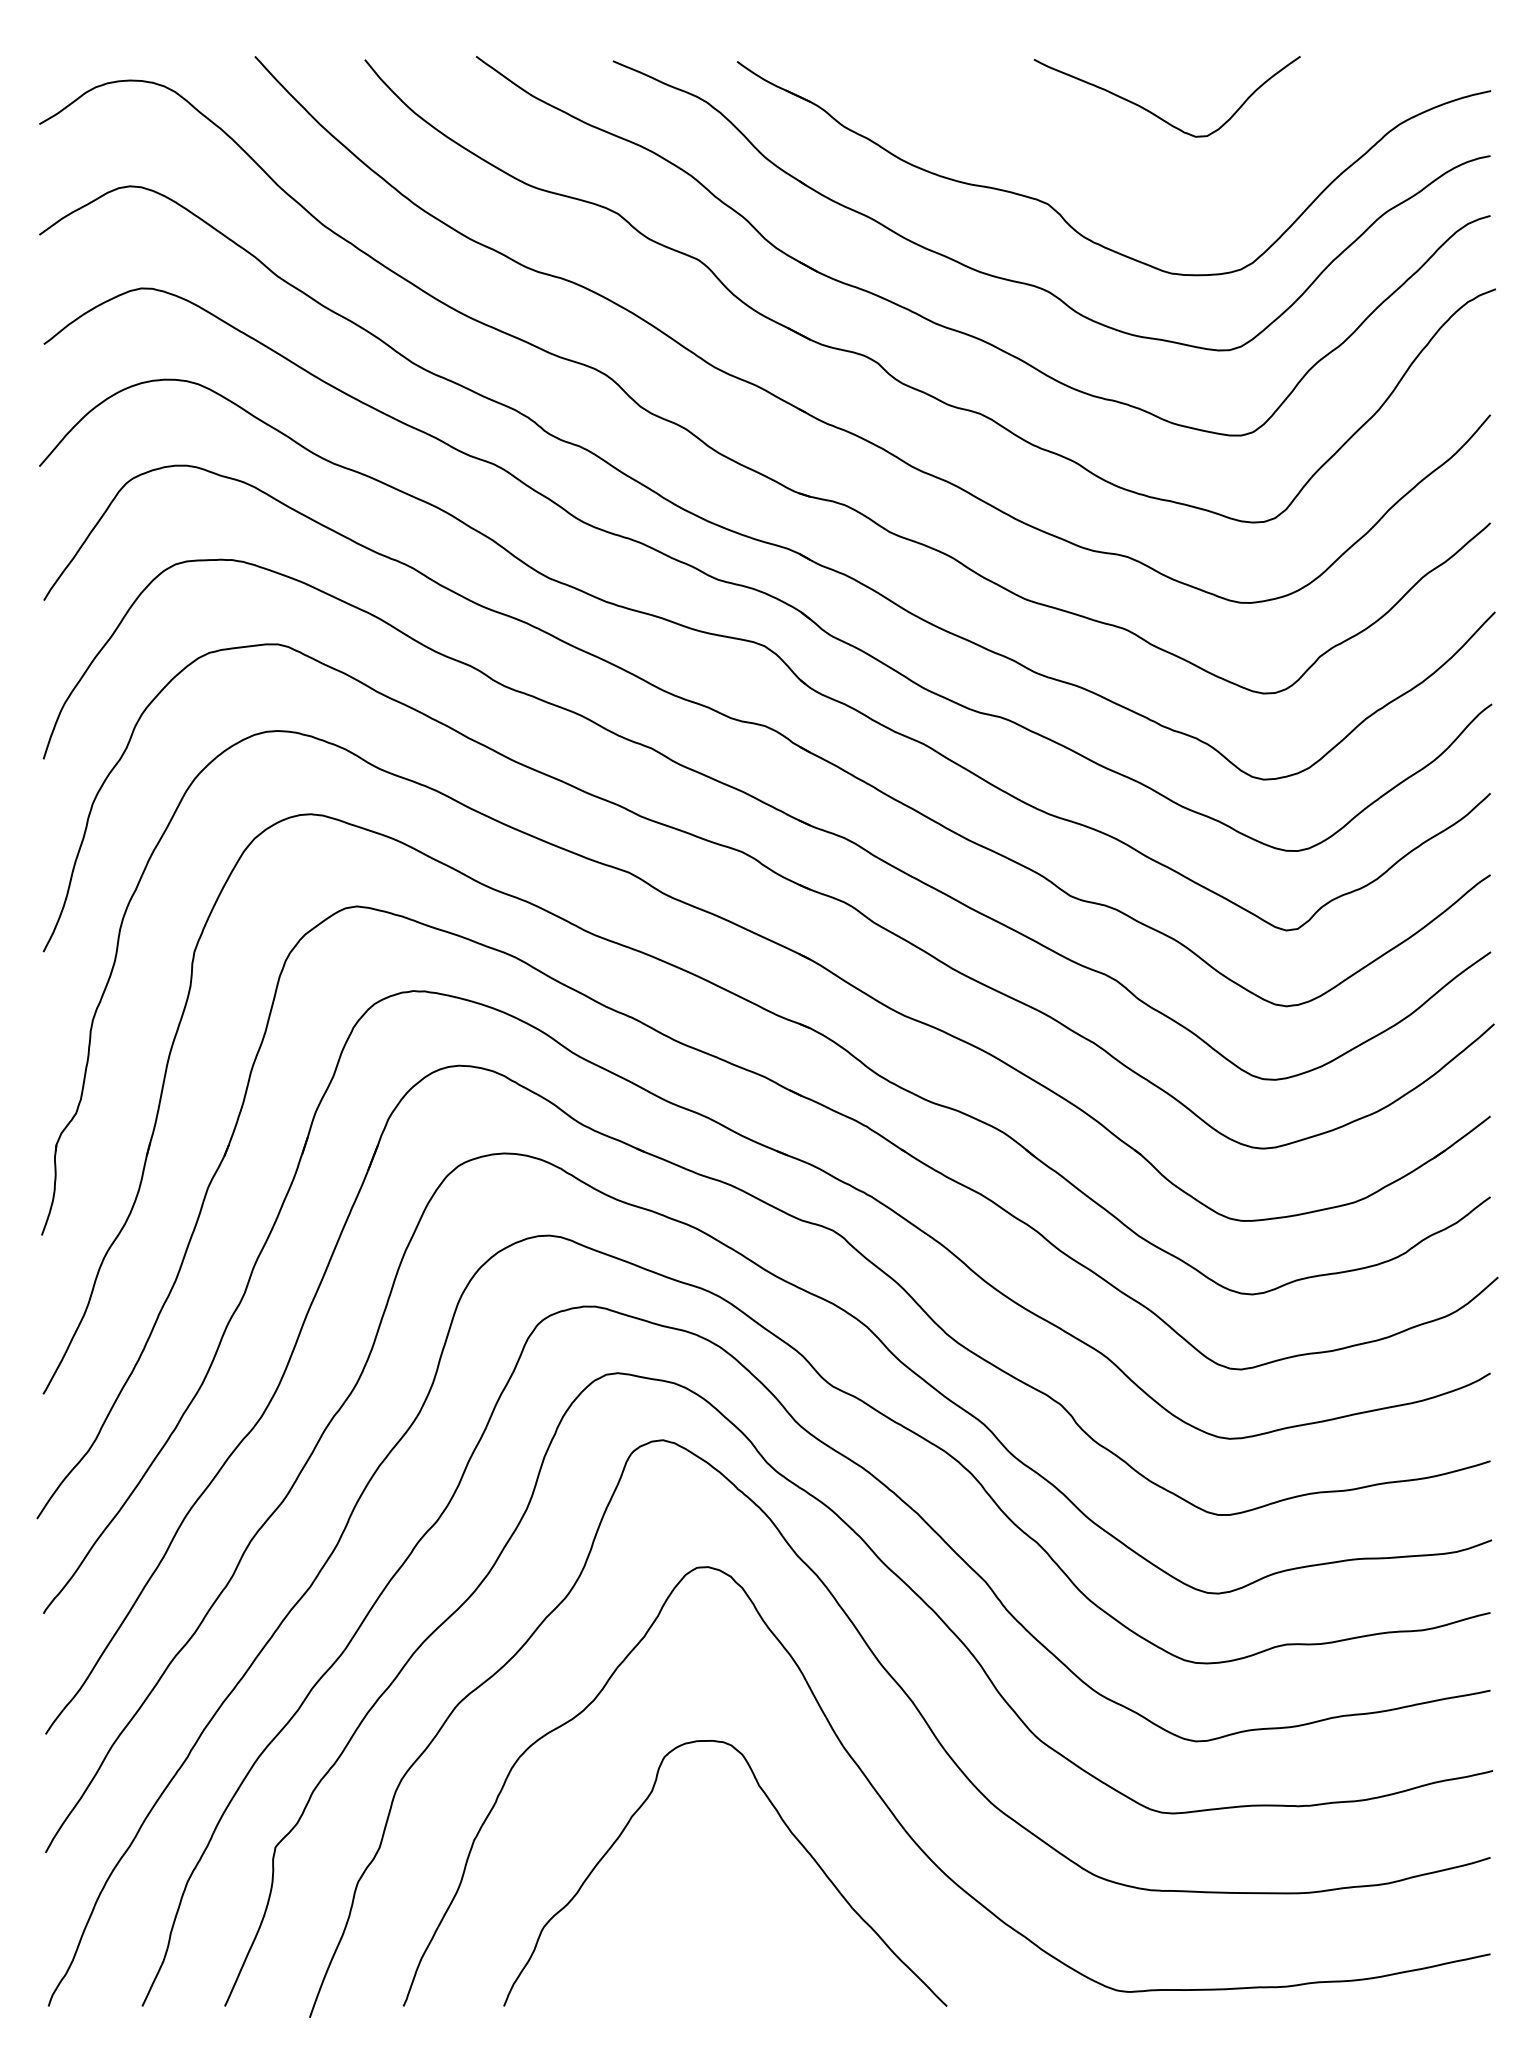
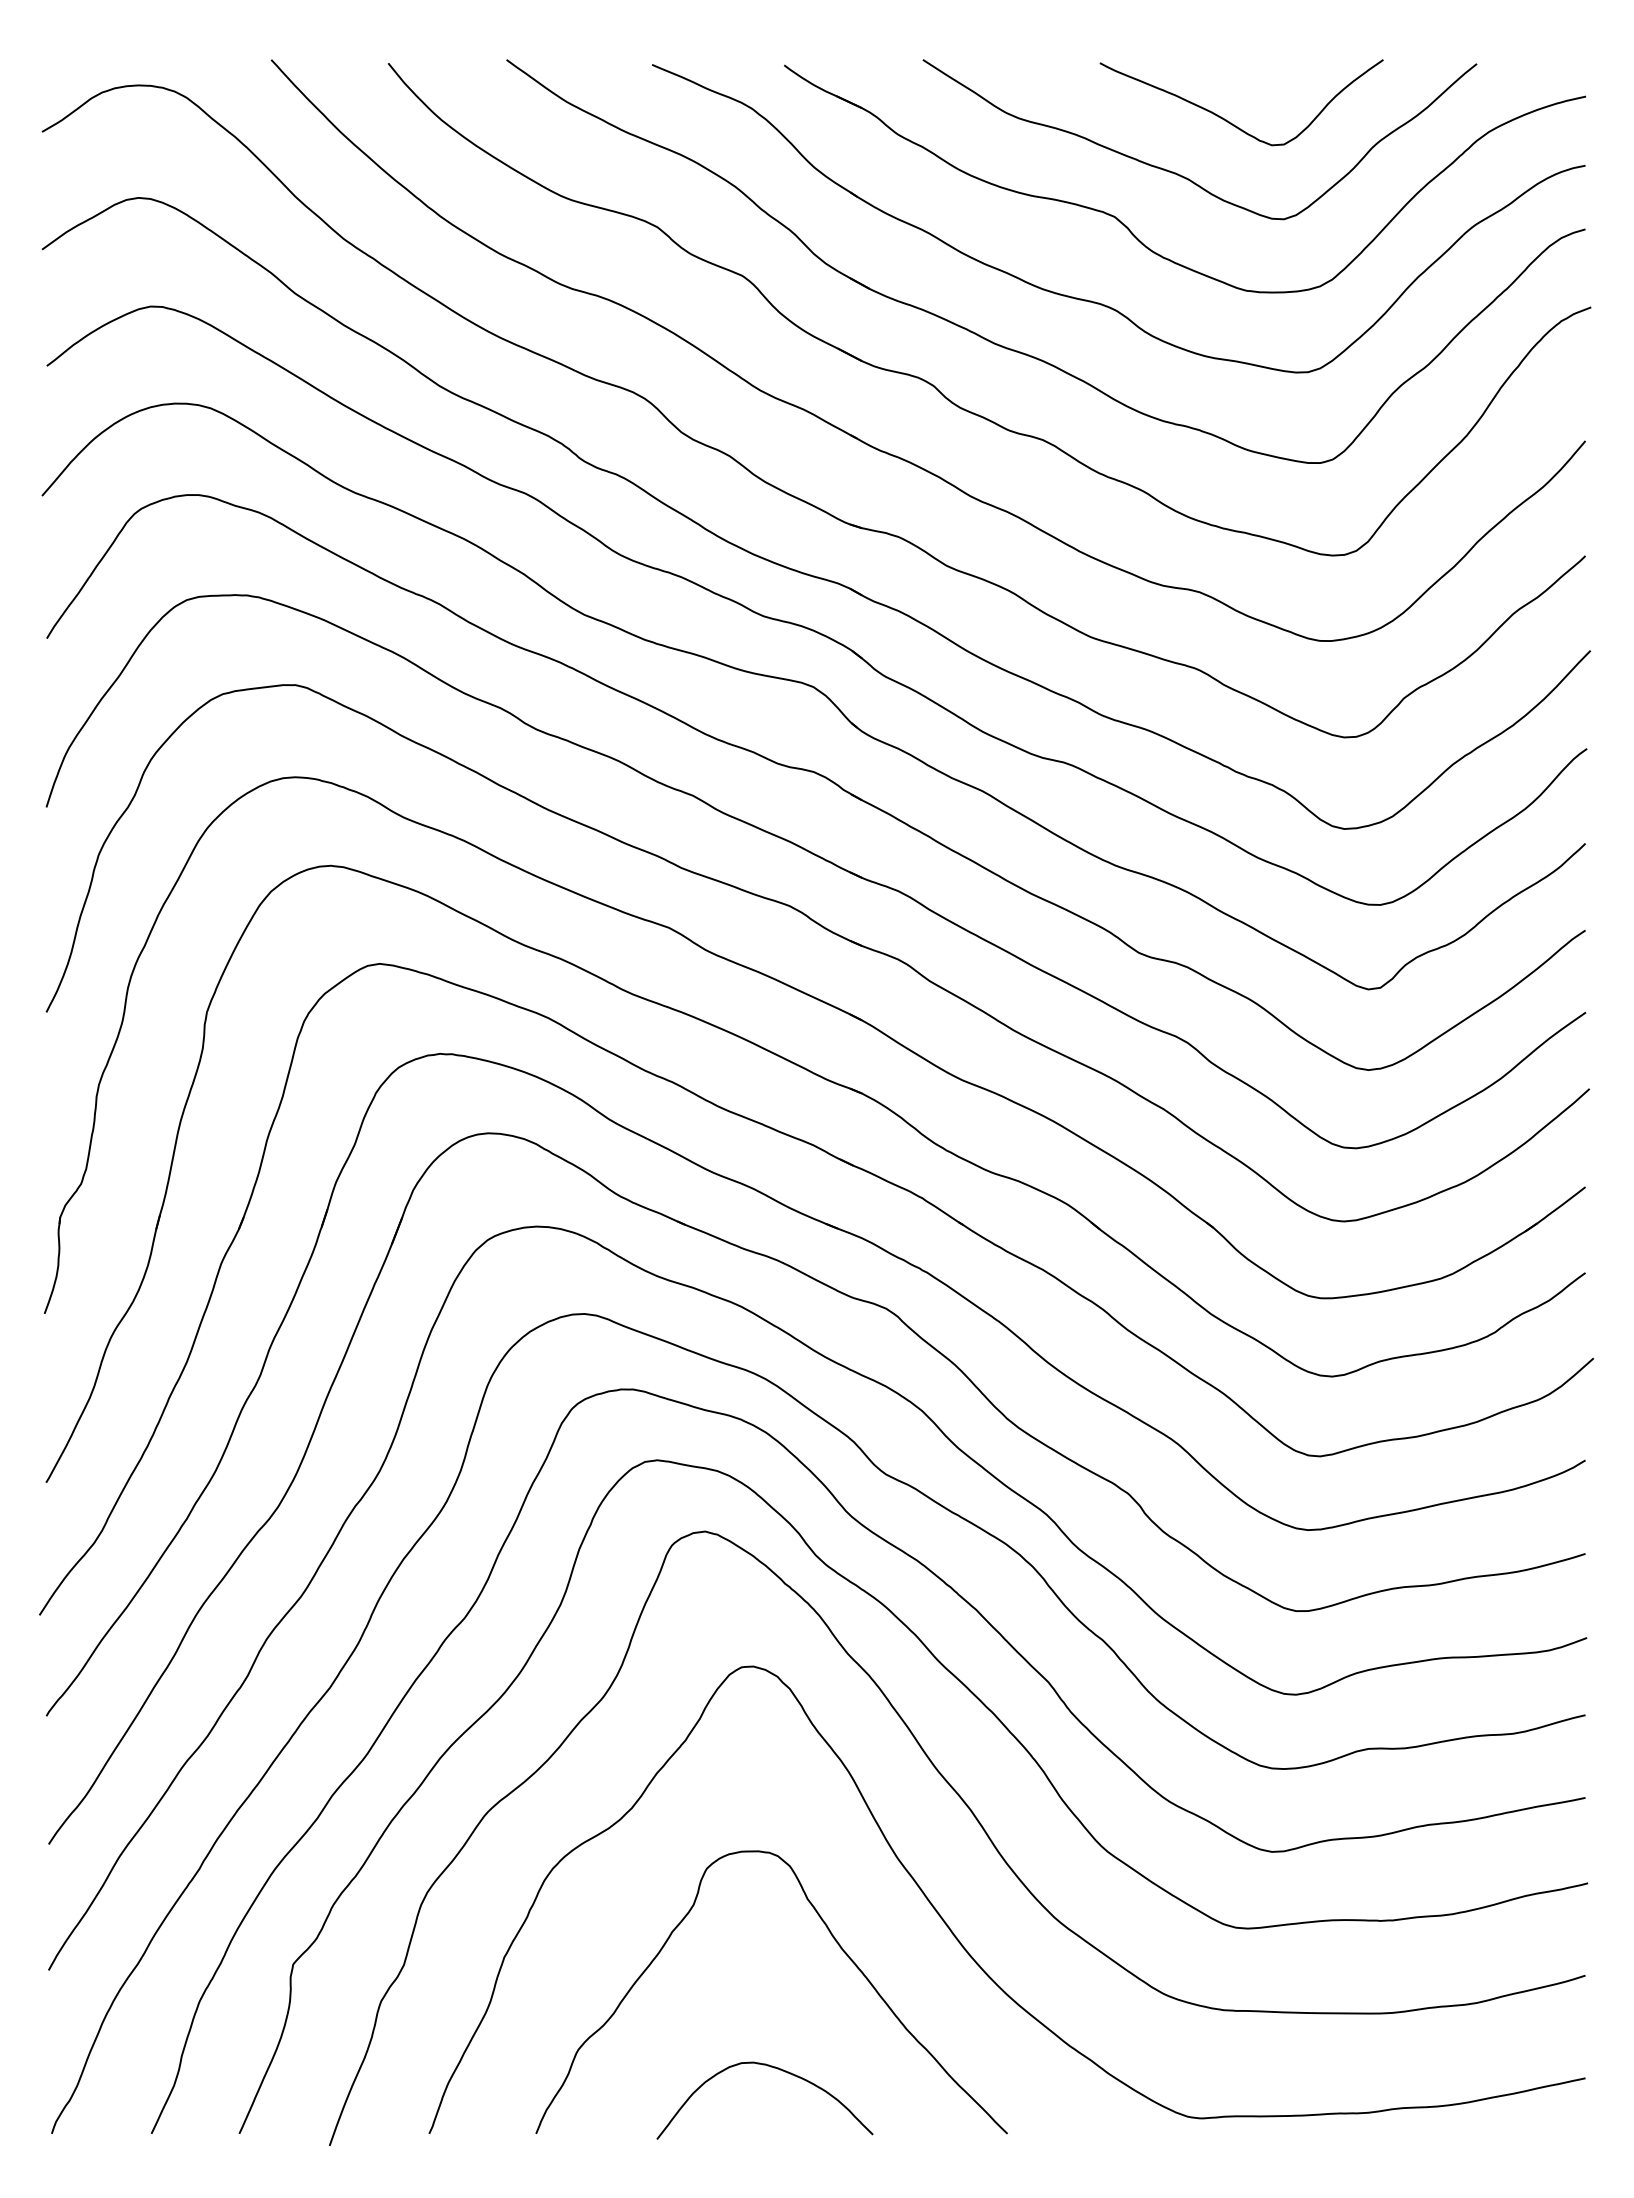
curve: (1111, 165) -> (1182, 175), added
curve: (728, 1945) -> (774, 2068), added

